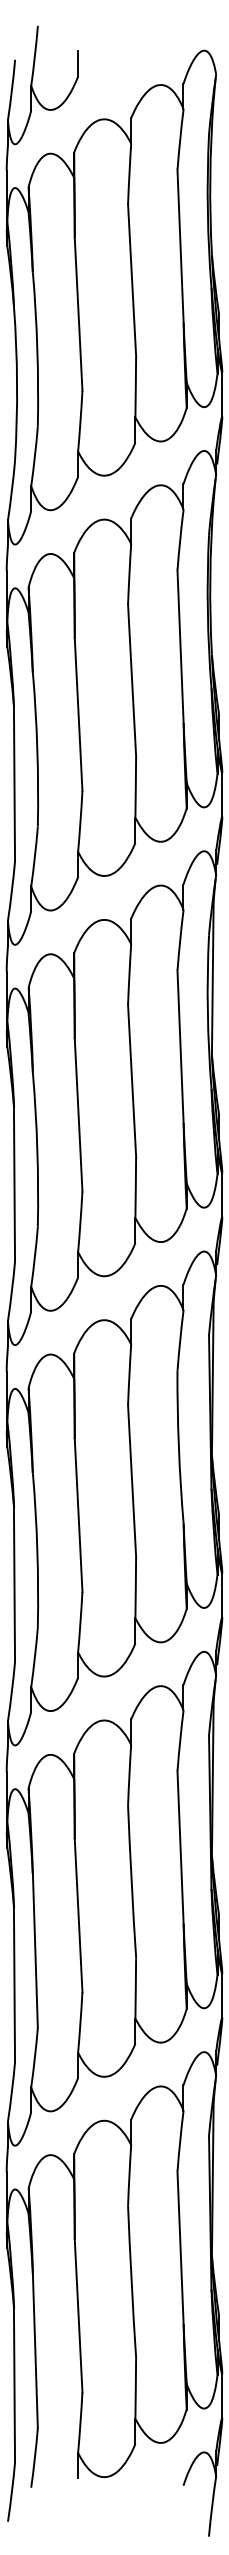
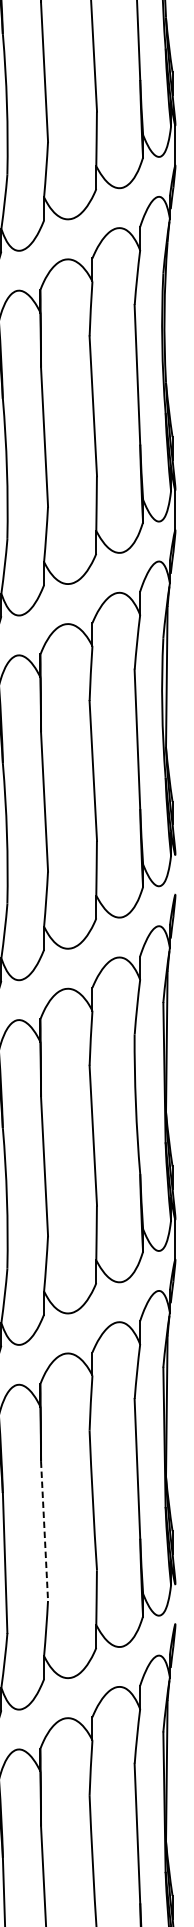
line: (222, 1195) -> (175, 875), removed
line: (78, 1915) -> (44, 1531), solid -> dashed
line: (222, 1995) -> (175, 1604), removed

